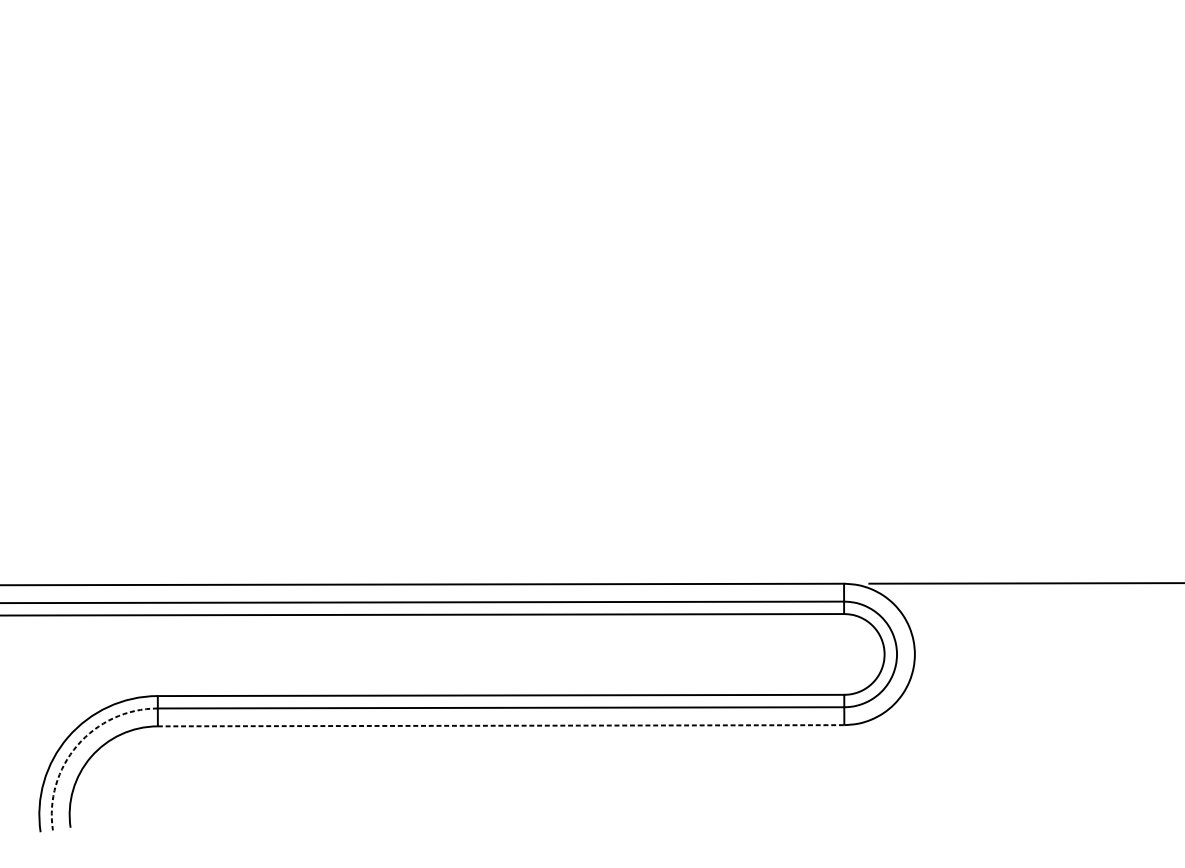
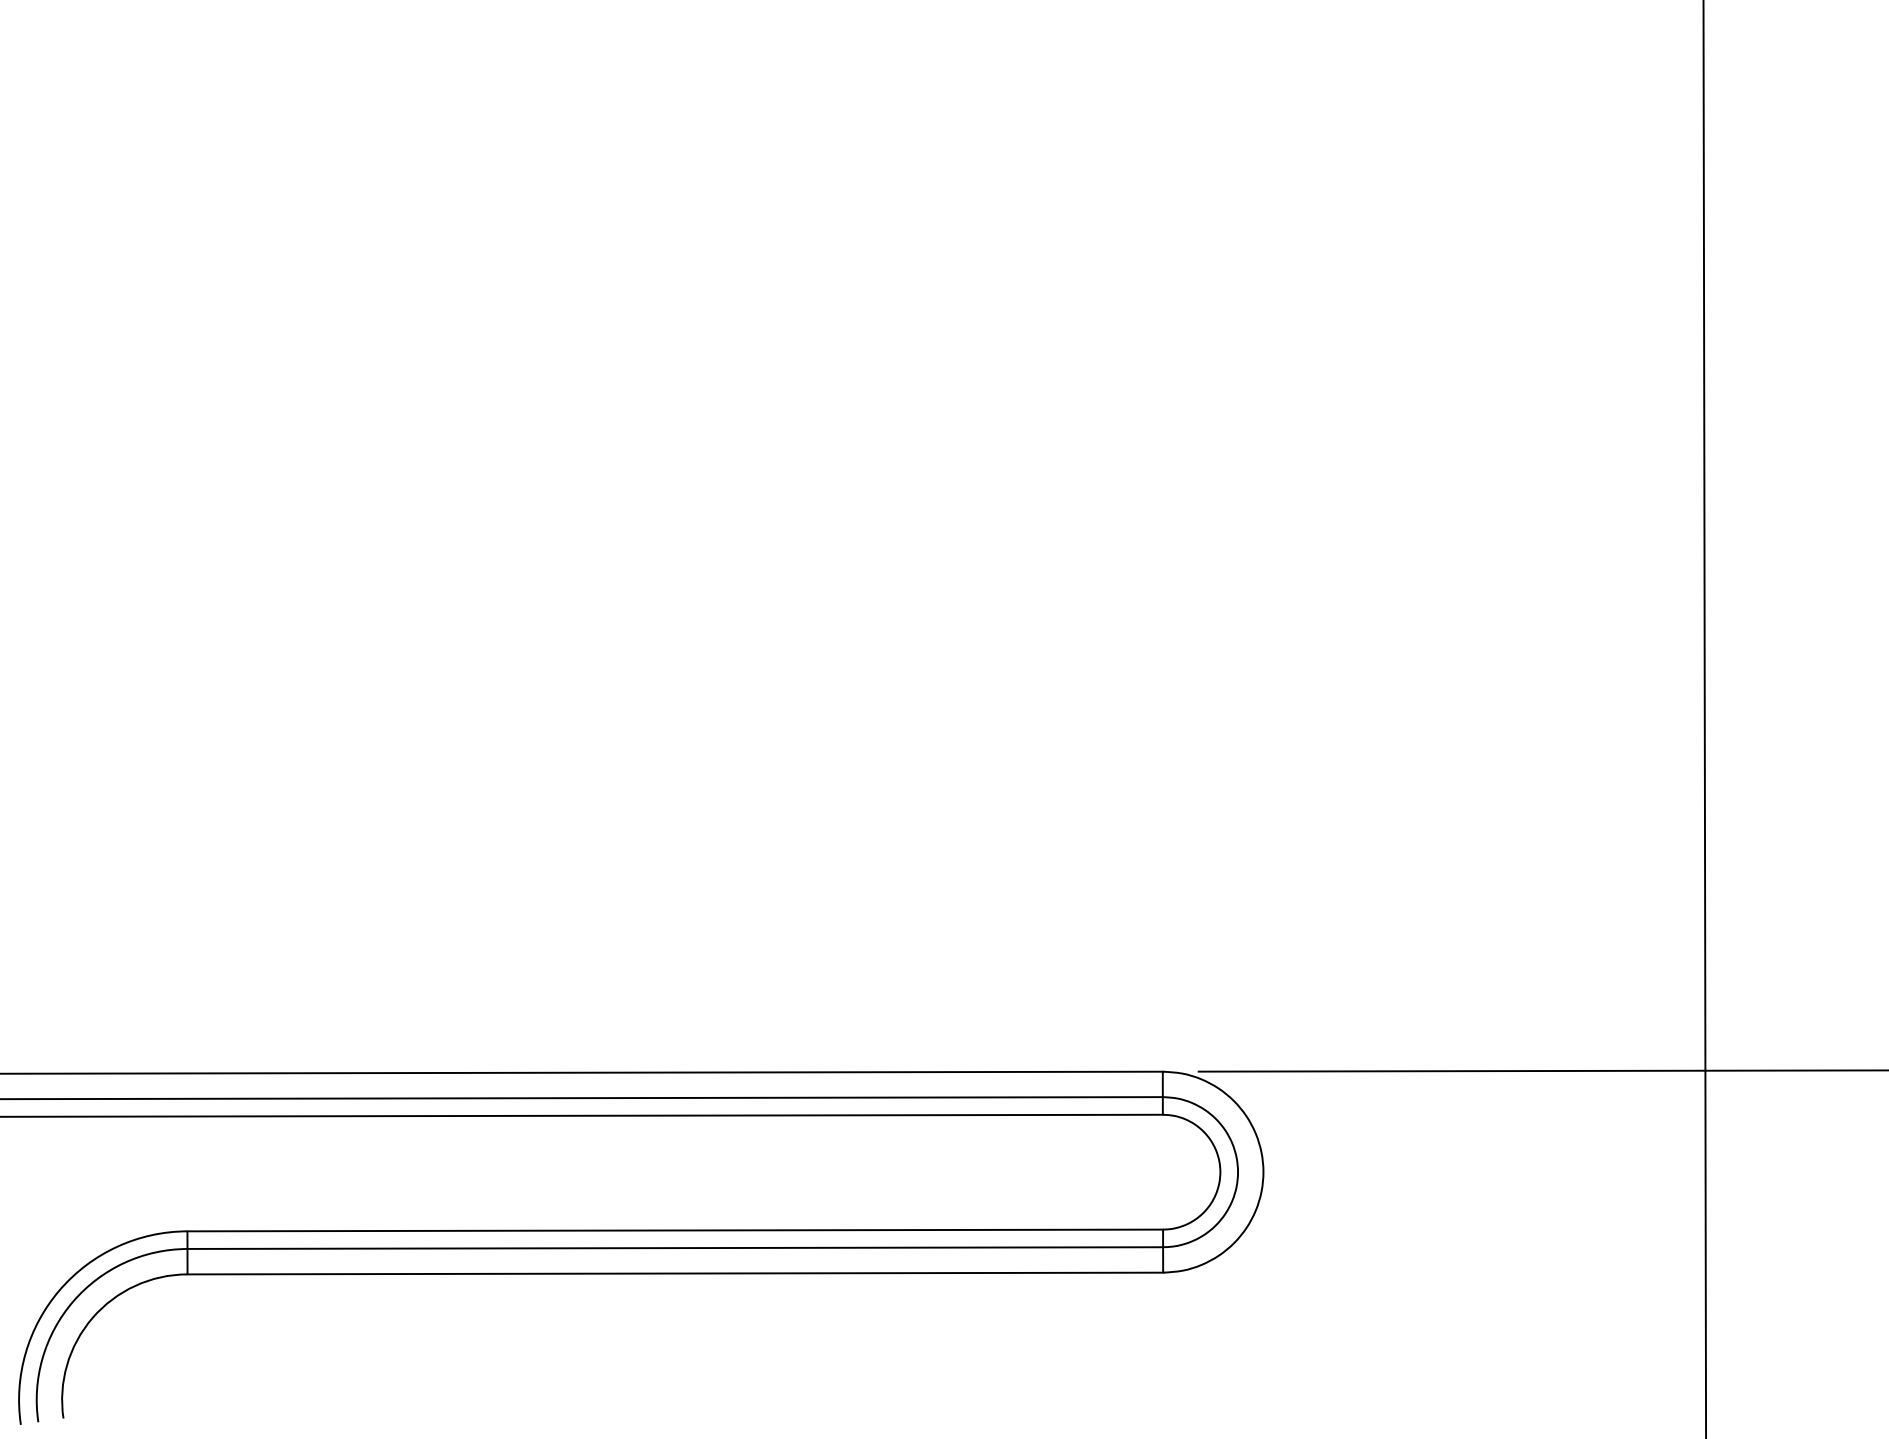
line: (501, 725) -> (675, 1273), dashed -> solid
arc: (77, 745) -> (73, 1301), dashed -> solid

